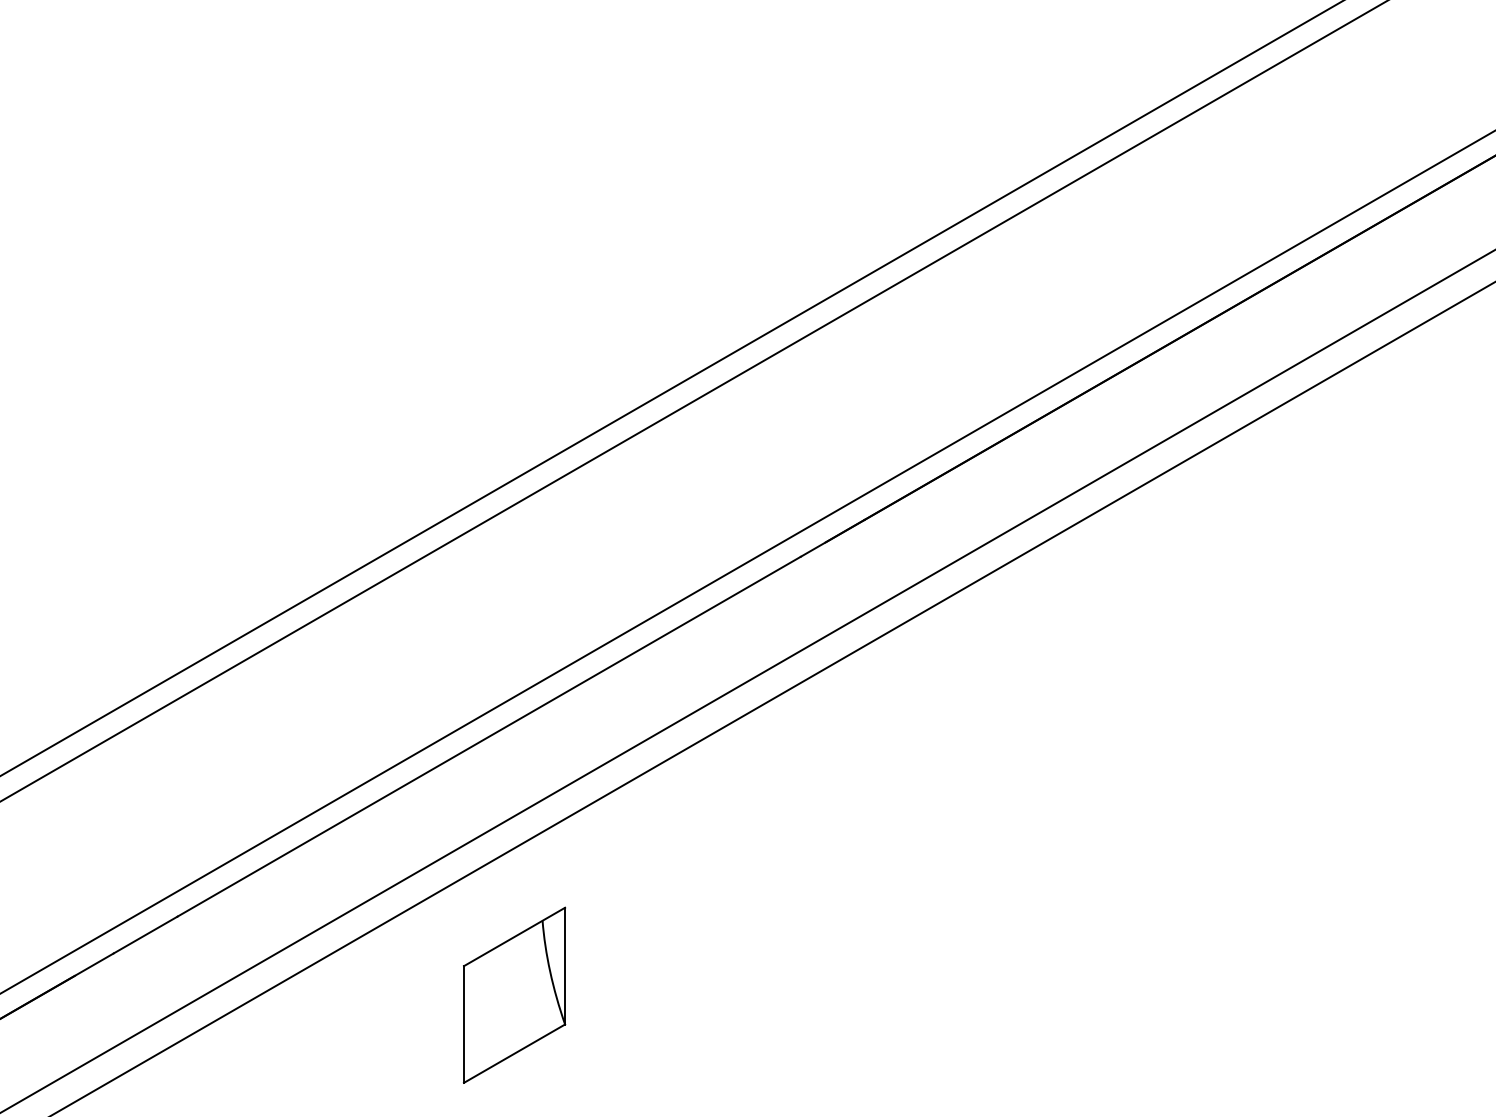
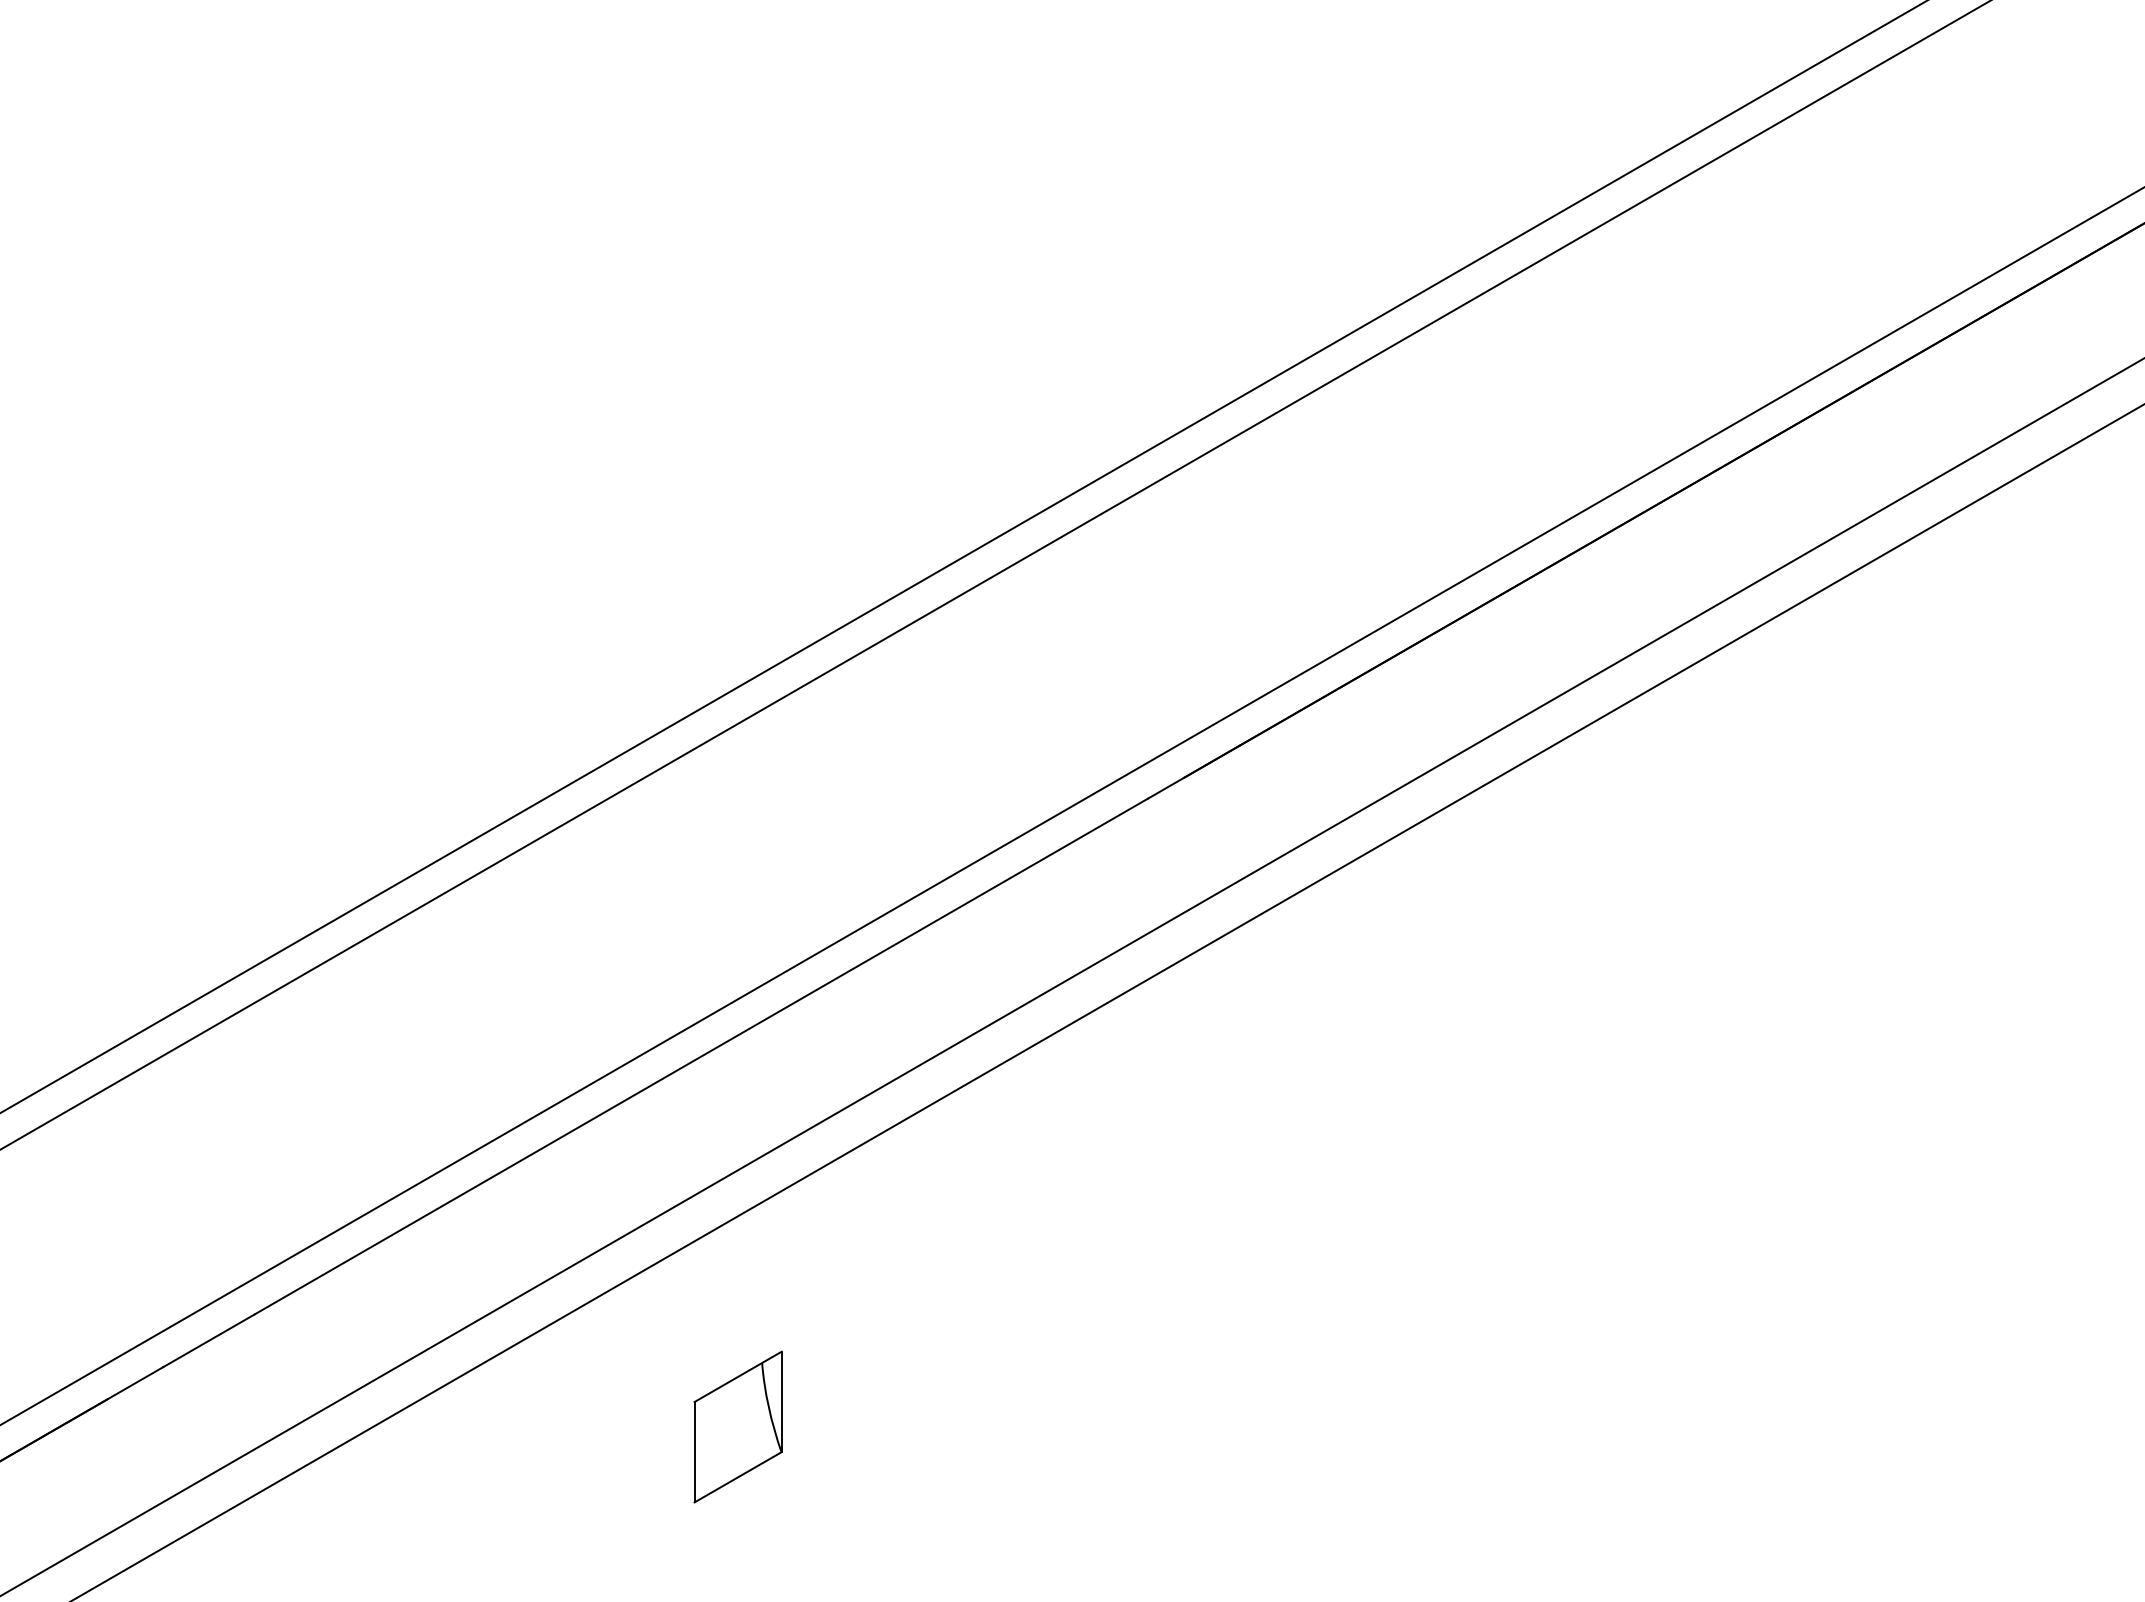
part: (514, 994) -> (737, 1426), size x0.6

